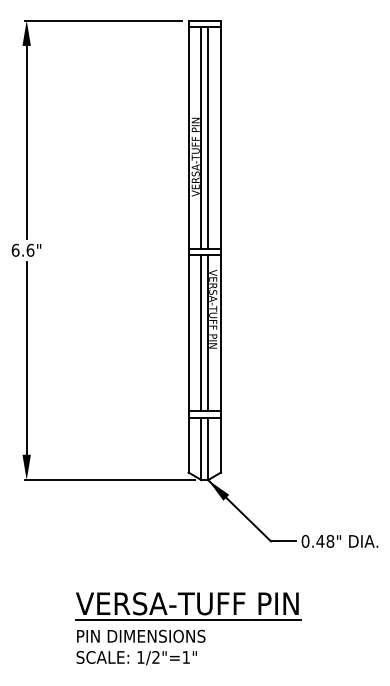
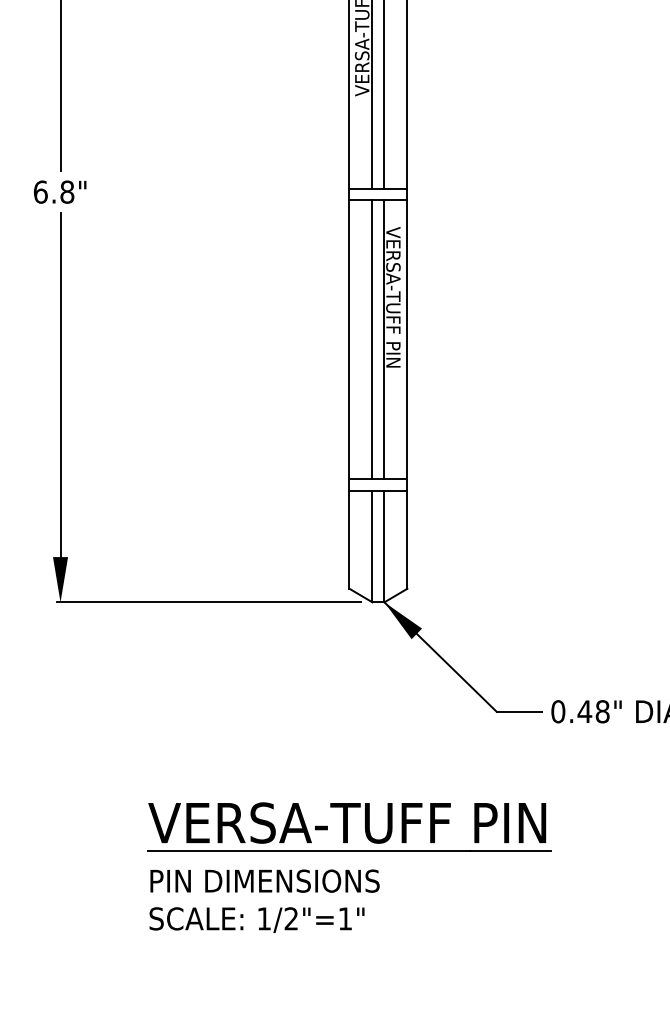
text: (30, 249) -> (67, 190), 6.6" -> 6.8"

